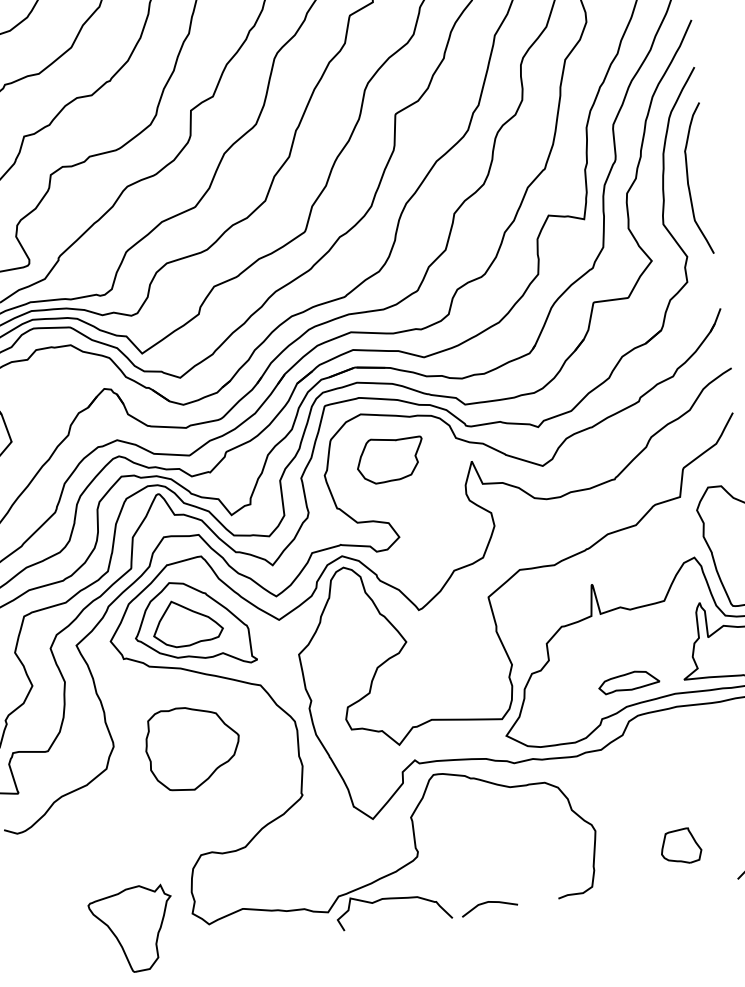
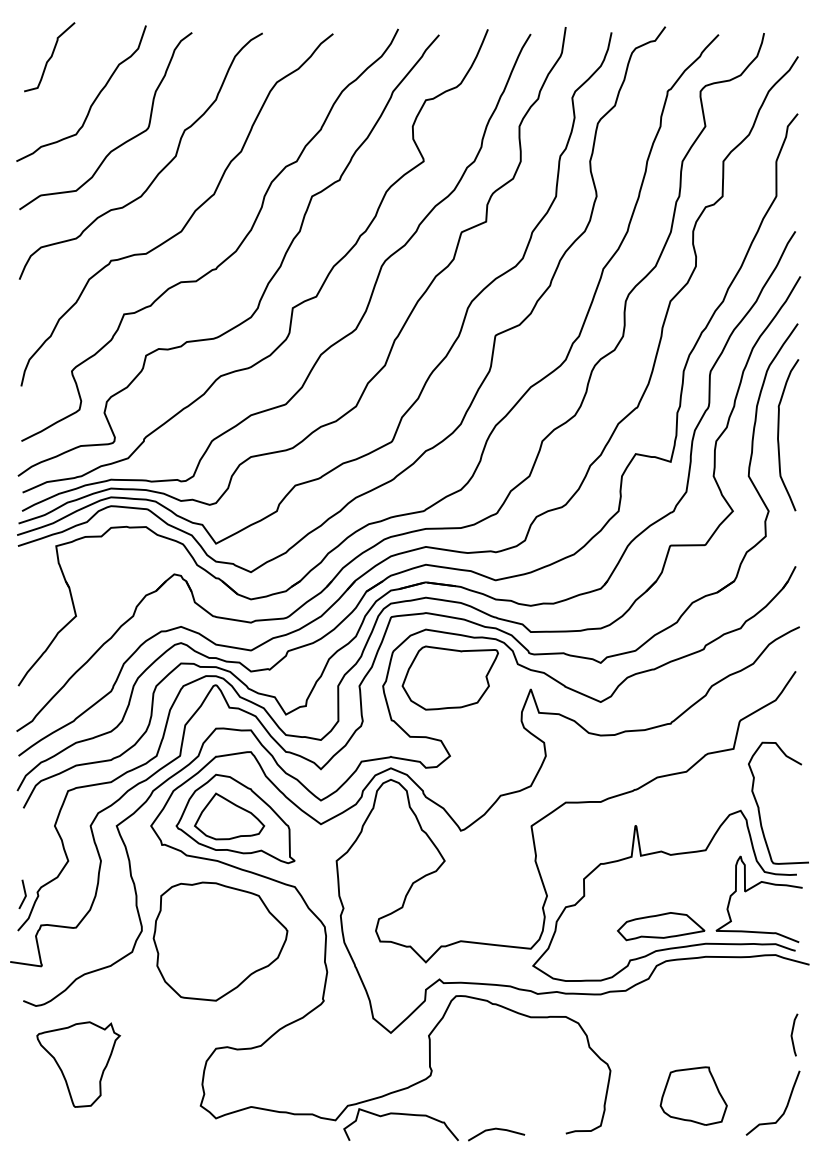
part: (389, 459) -> (449, 677), size x1.43
part: (629, 681) -> (661, 926), size x1.43
part: (193, 748) -> (220, 941), size x1.43
part: (680, 845) -> (693, 1095), size x1.67
part: (132, 929) -> (78, 1064), moved

